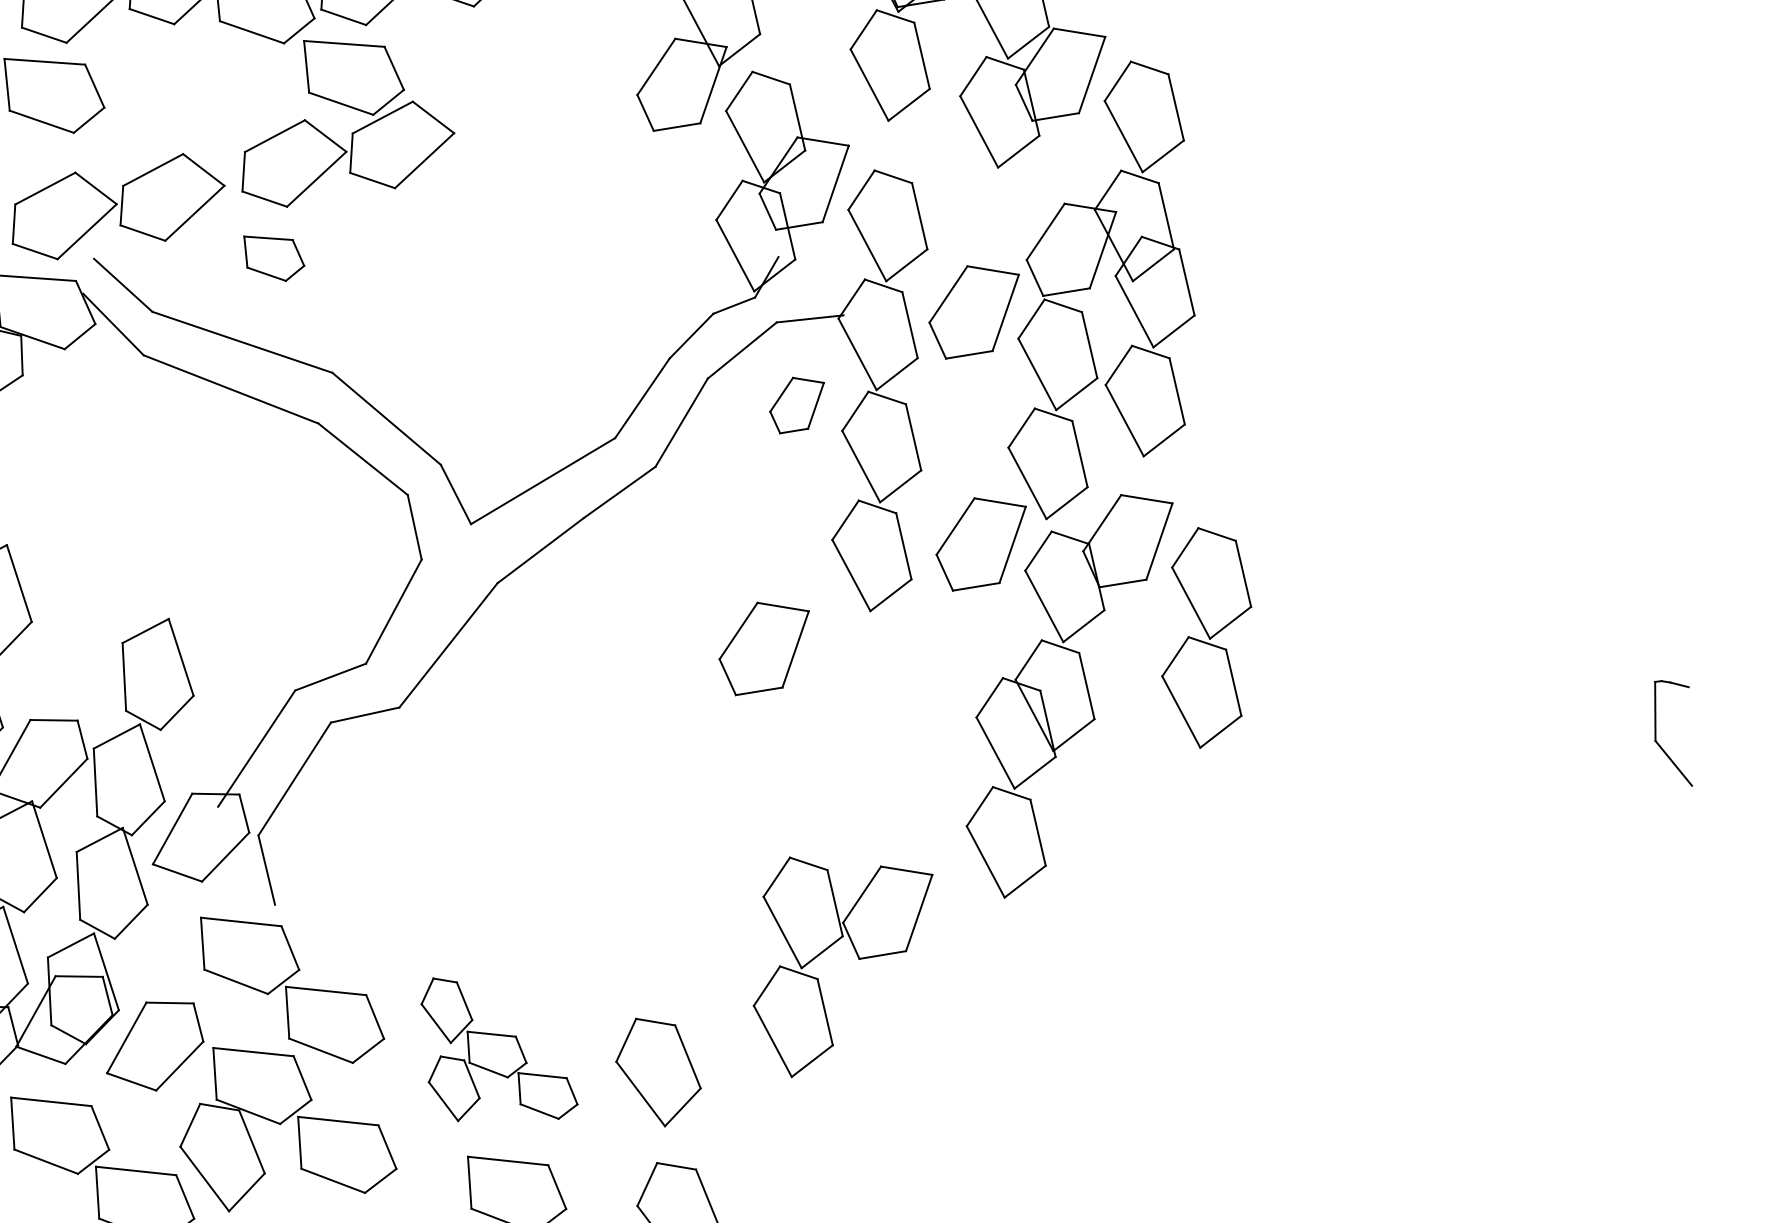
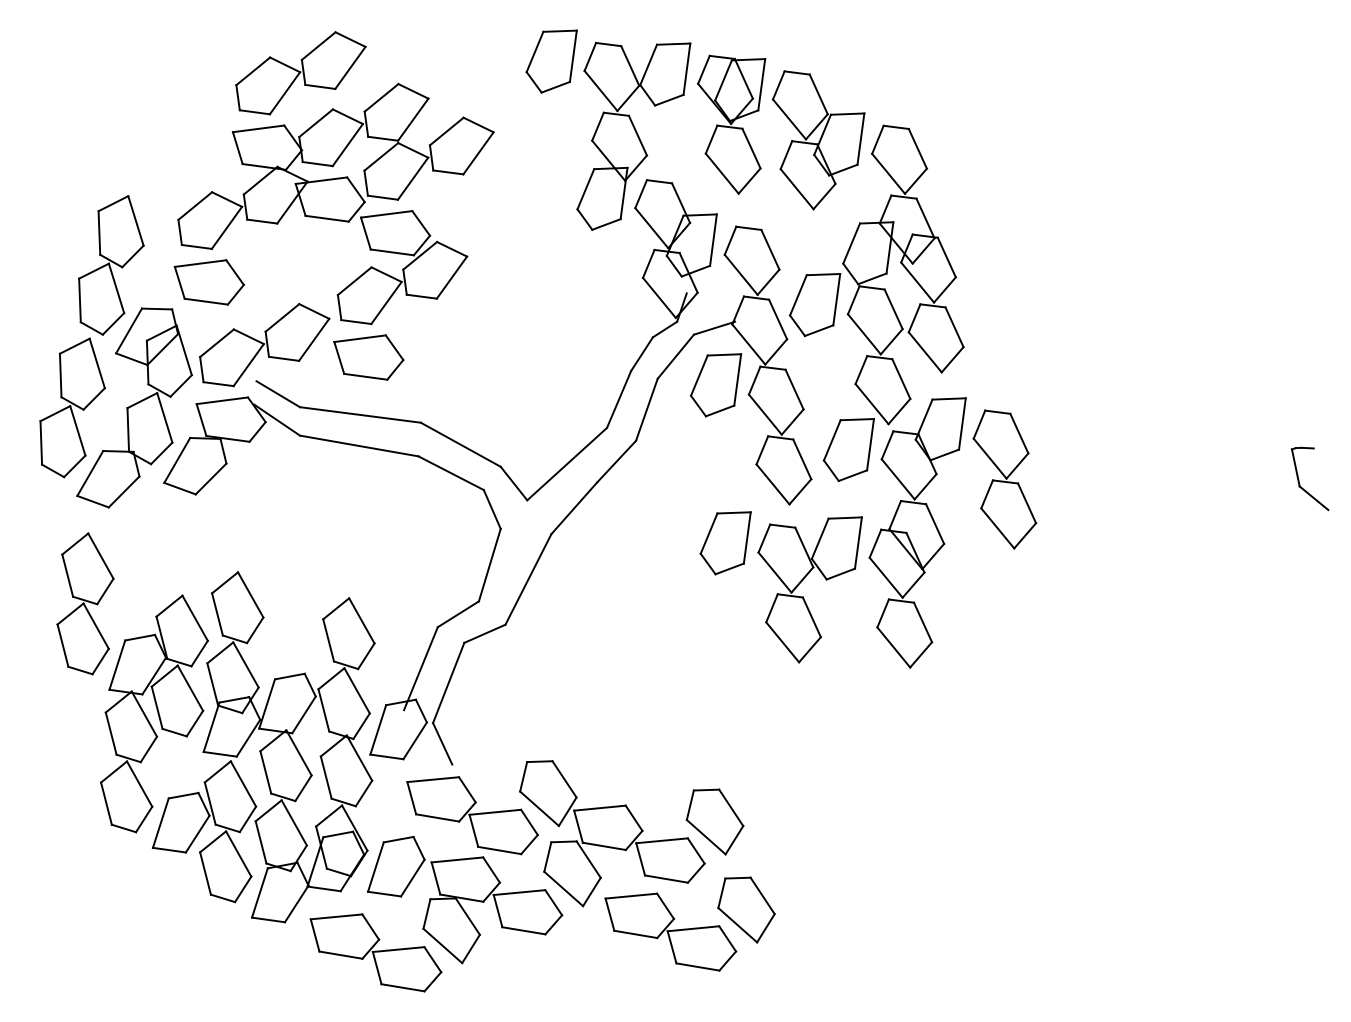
part: (272, 257) -> (368, 357), size x1.67
part: (795, 407) -> (716, 385), size x1.67
part: (818, 977) -> (803, 596), moved
part: (498, 1059) -> (612, 833), size x1.67

